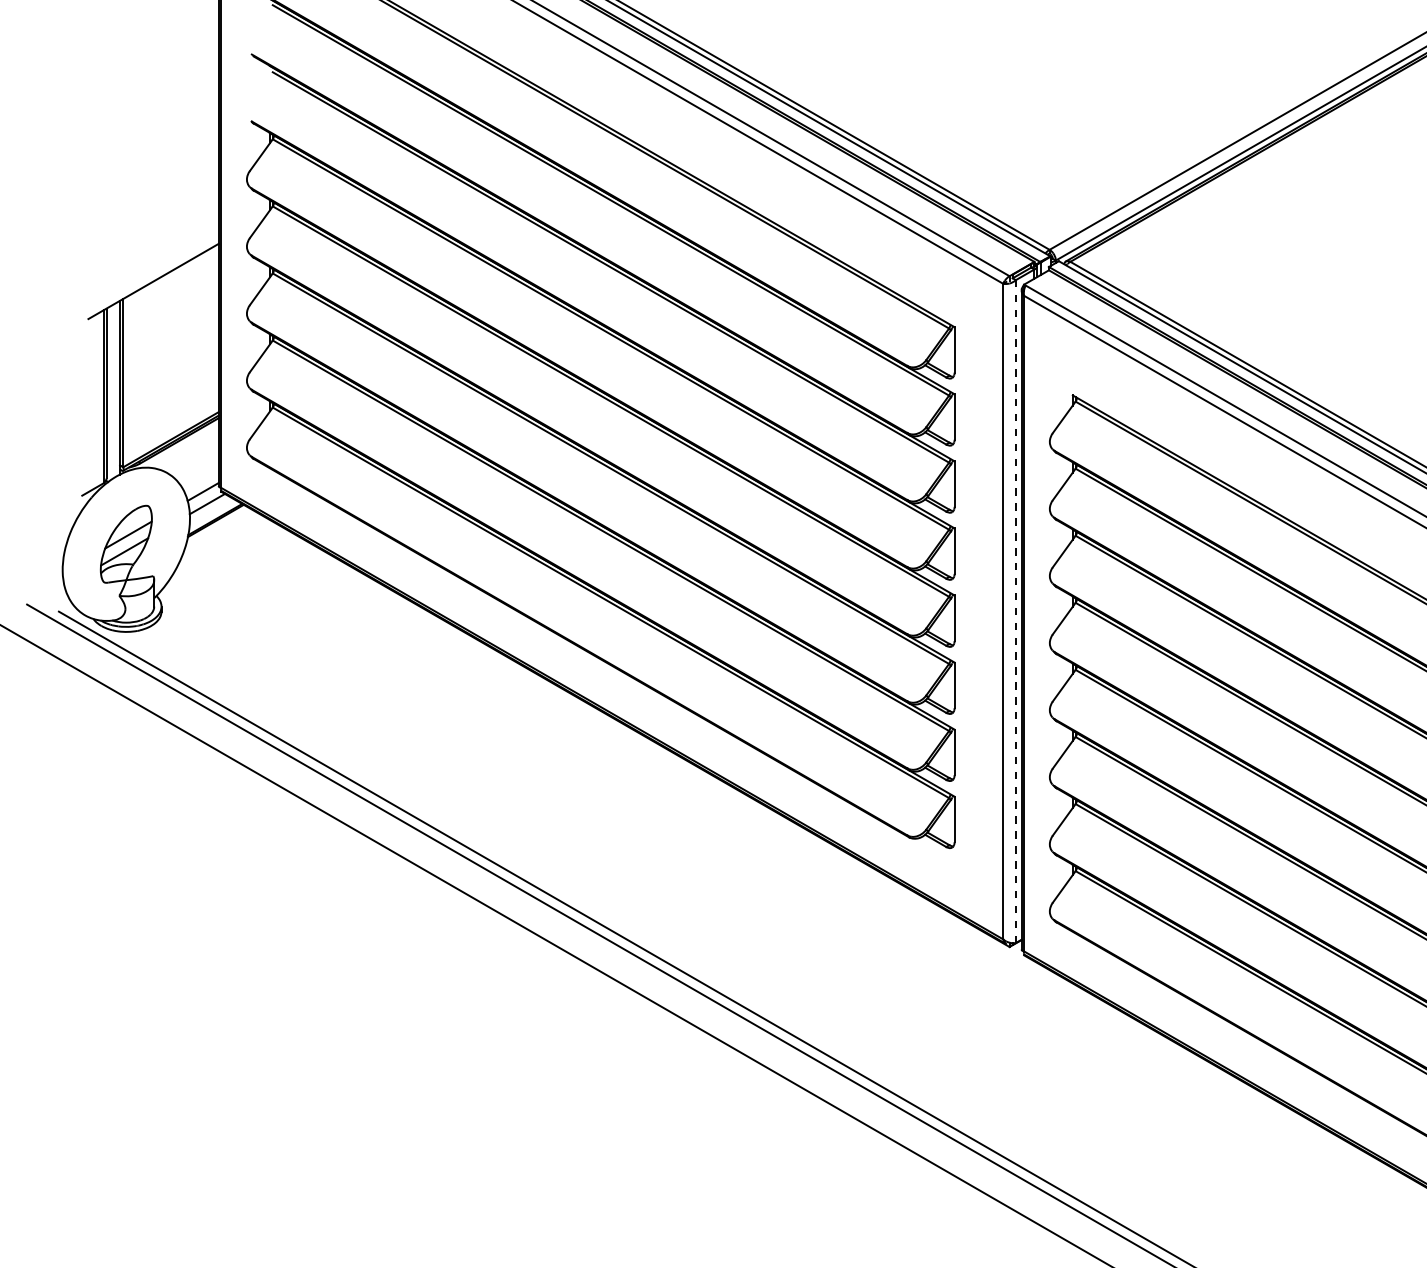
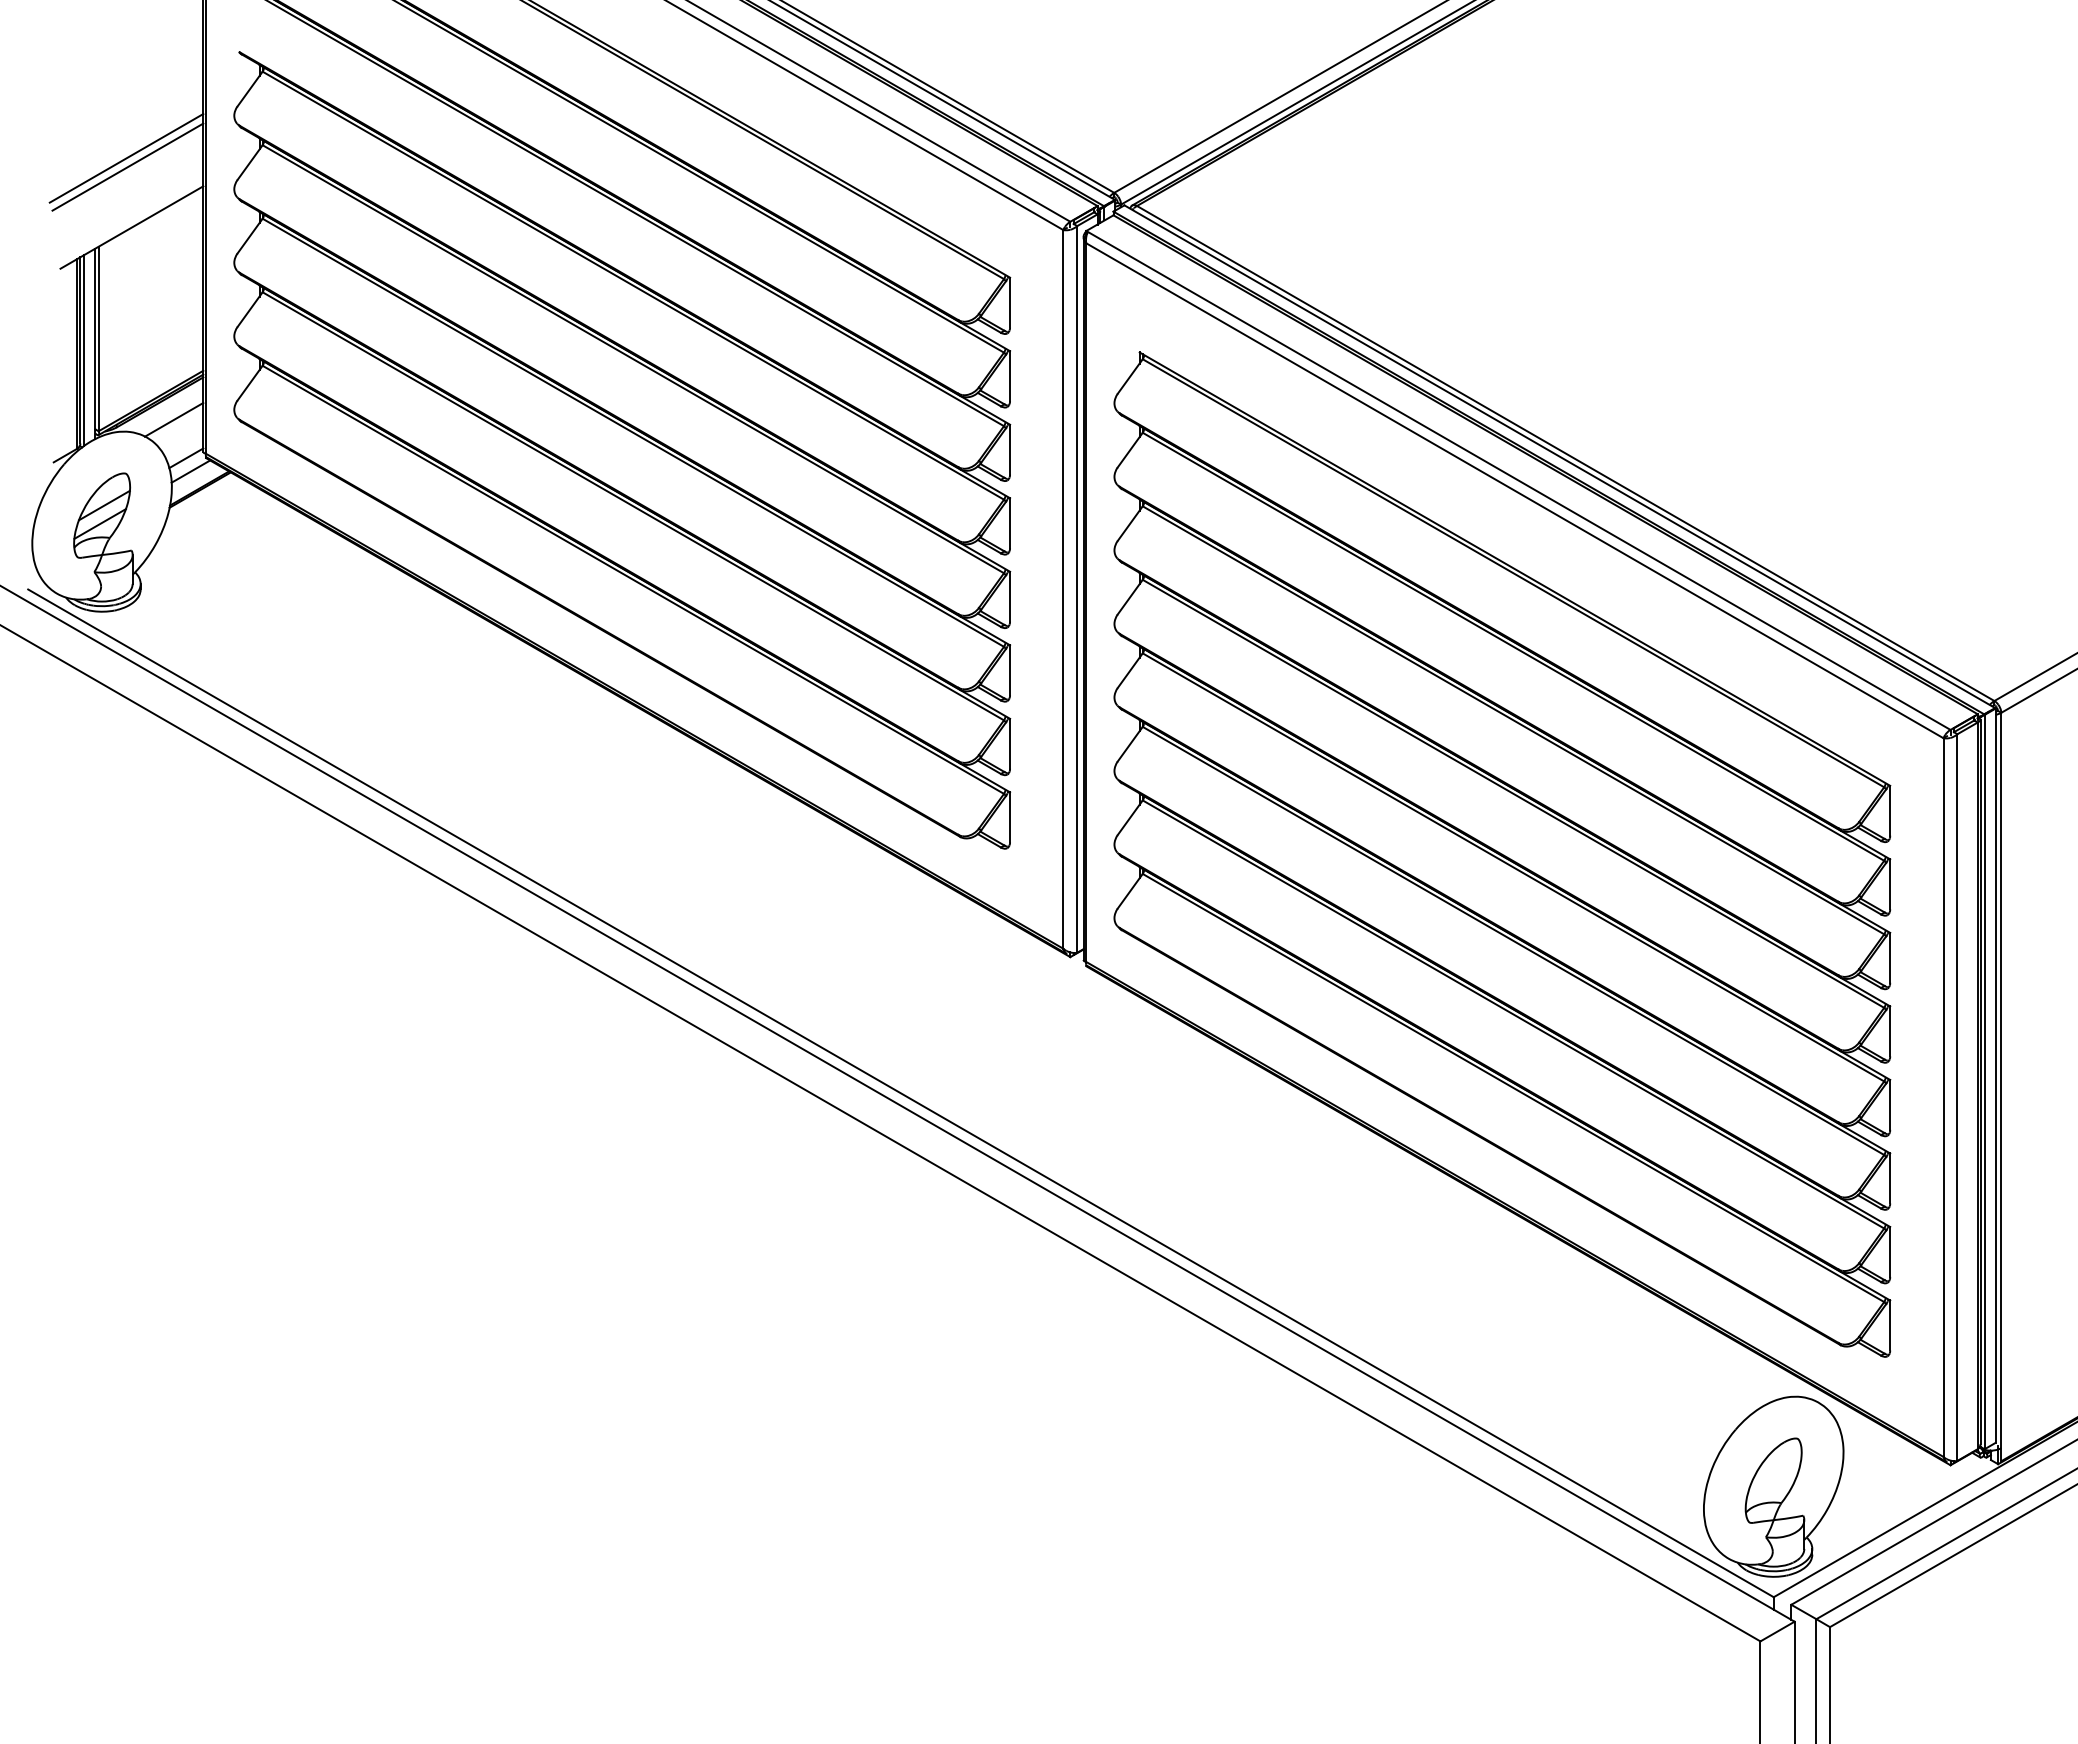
line: (148, 218) -> (126, 158), added
line: (149, 225) -> (127, 166), added
line: (110, 392) -> (84, 349), added
line: (191, 456) -> (173, 419), added
line: (1016, 610) -> (1077, 588), dashed -> solid

